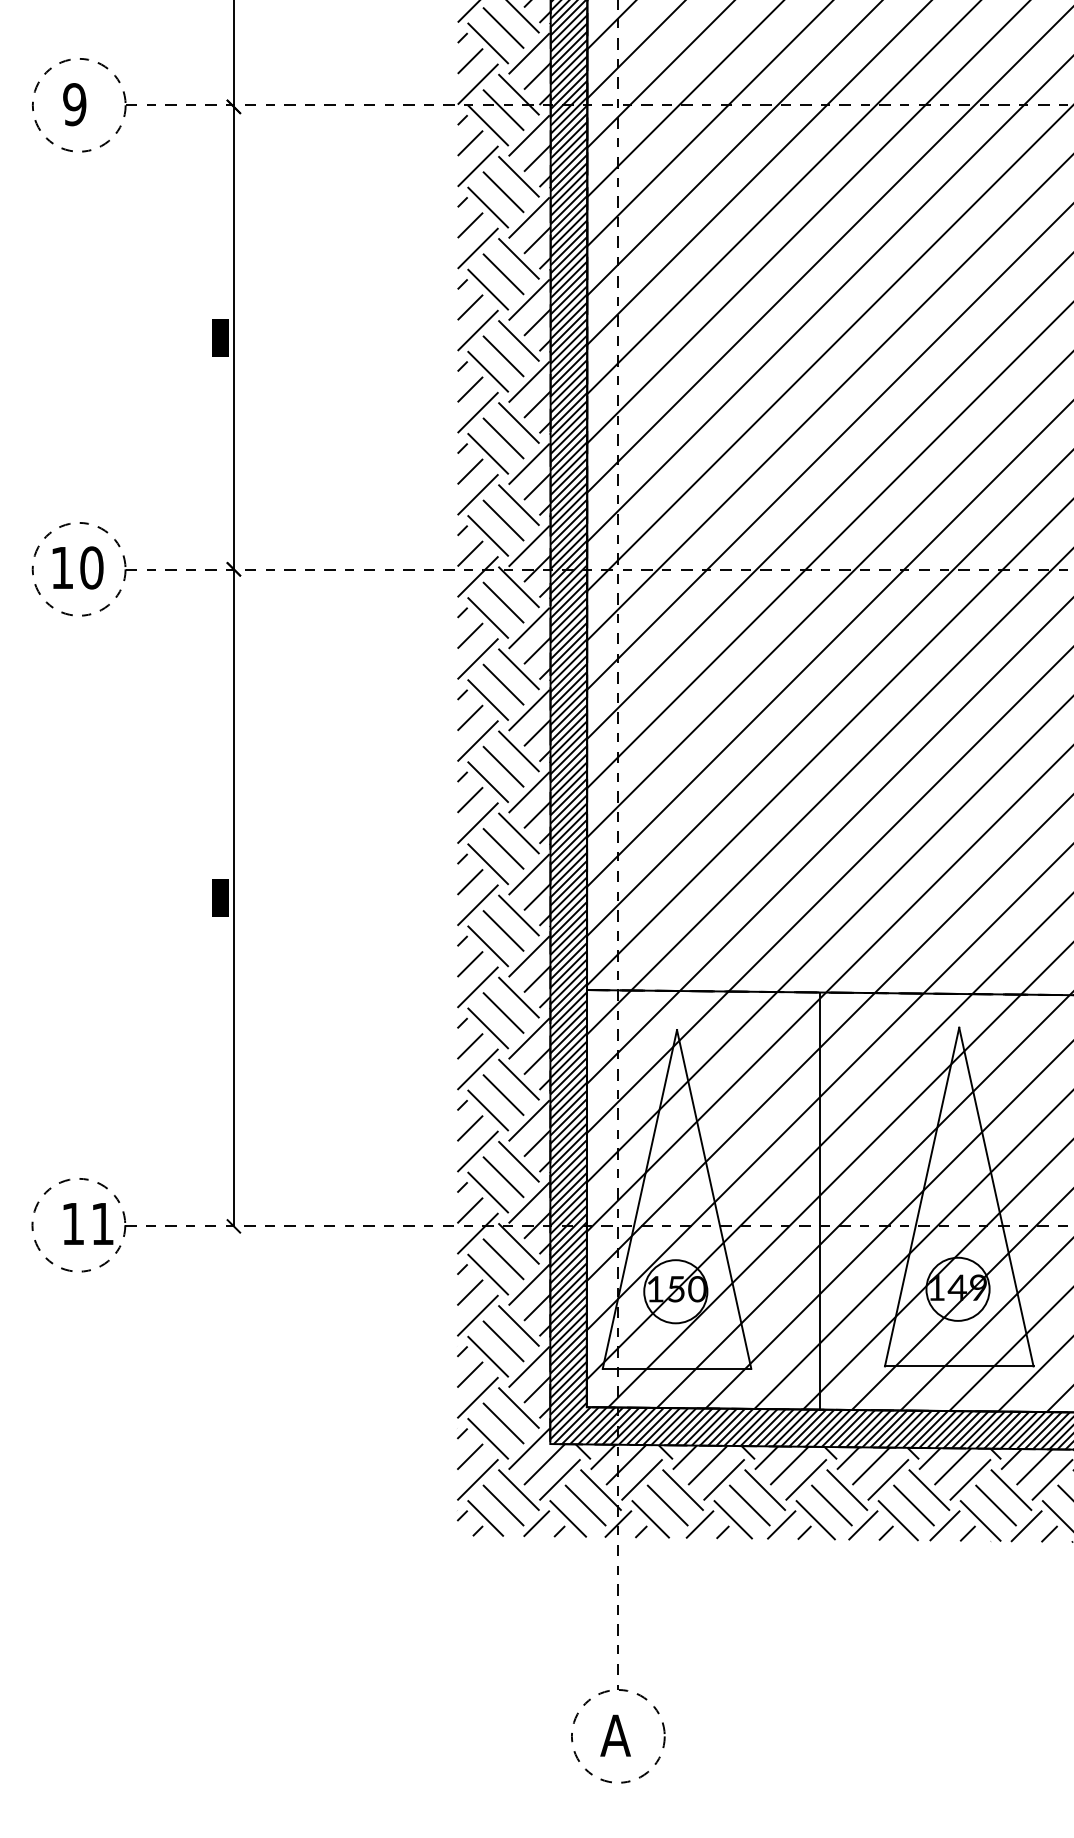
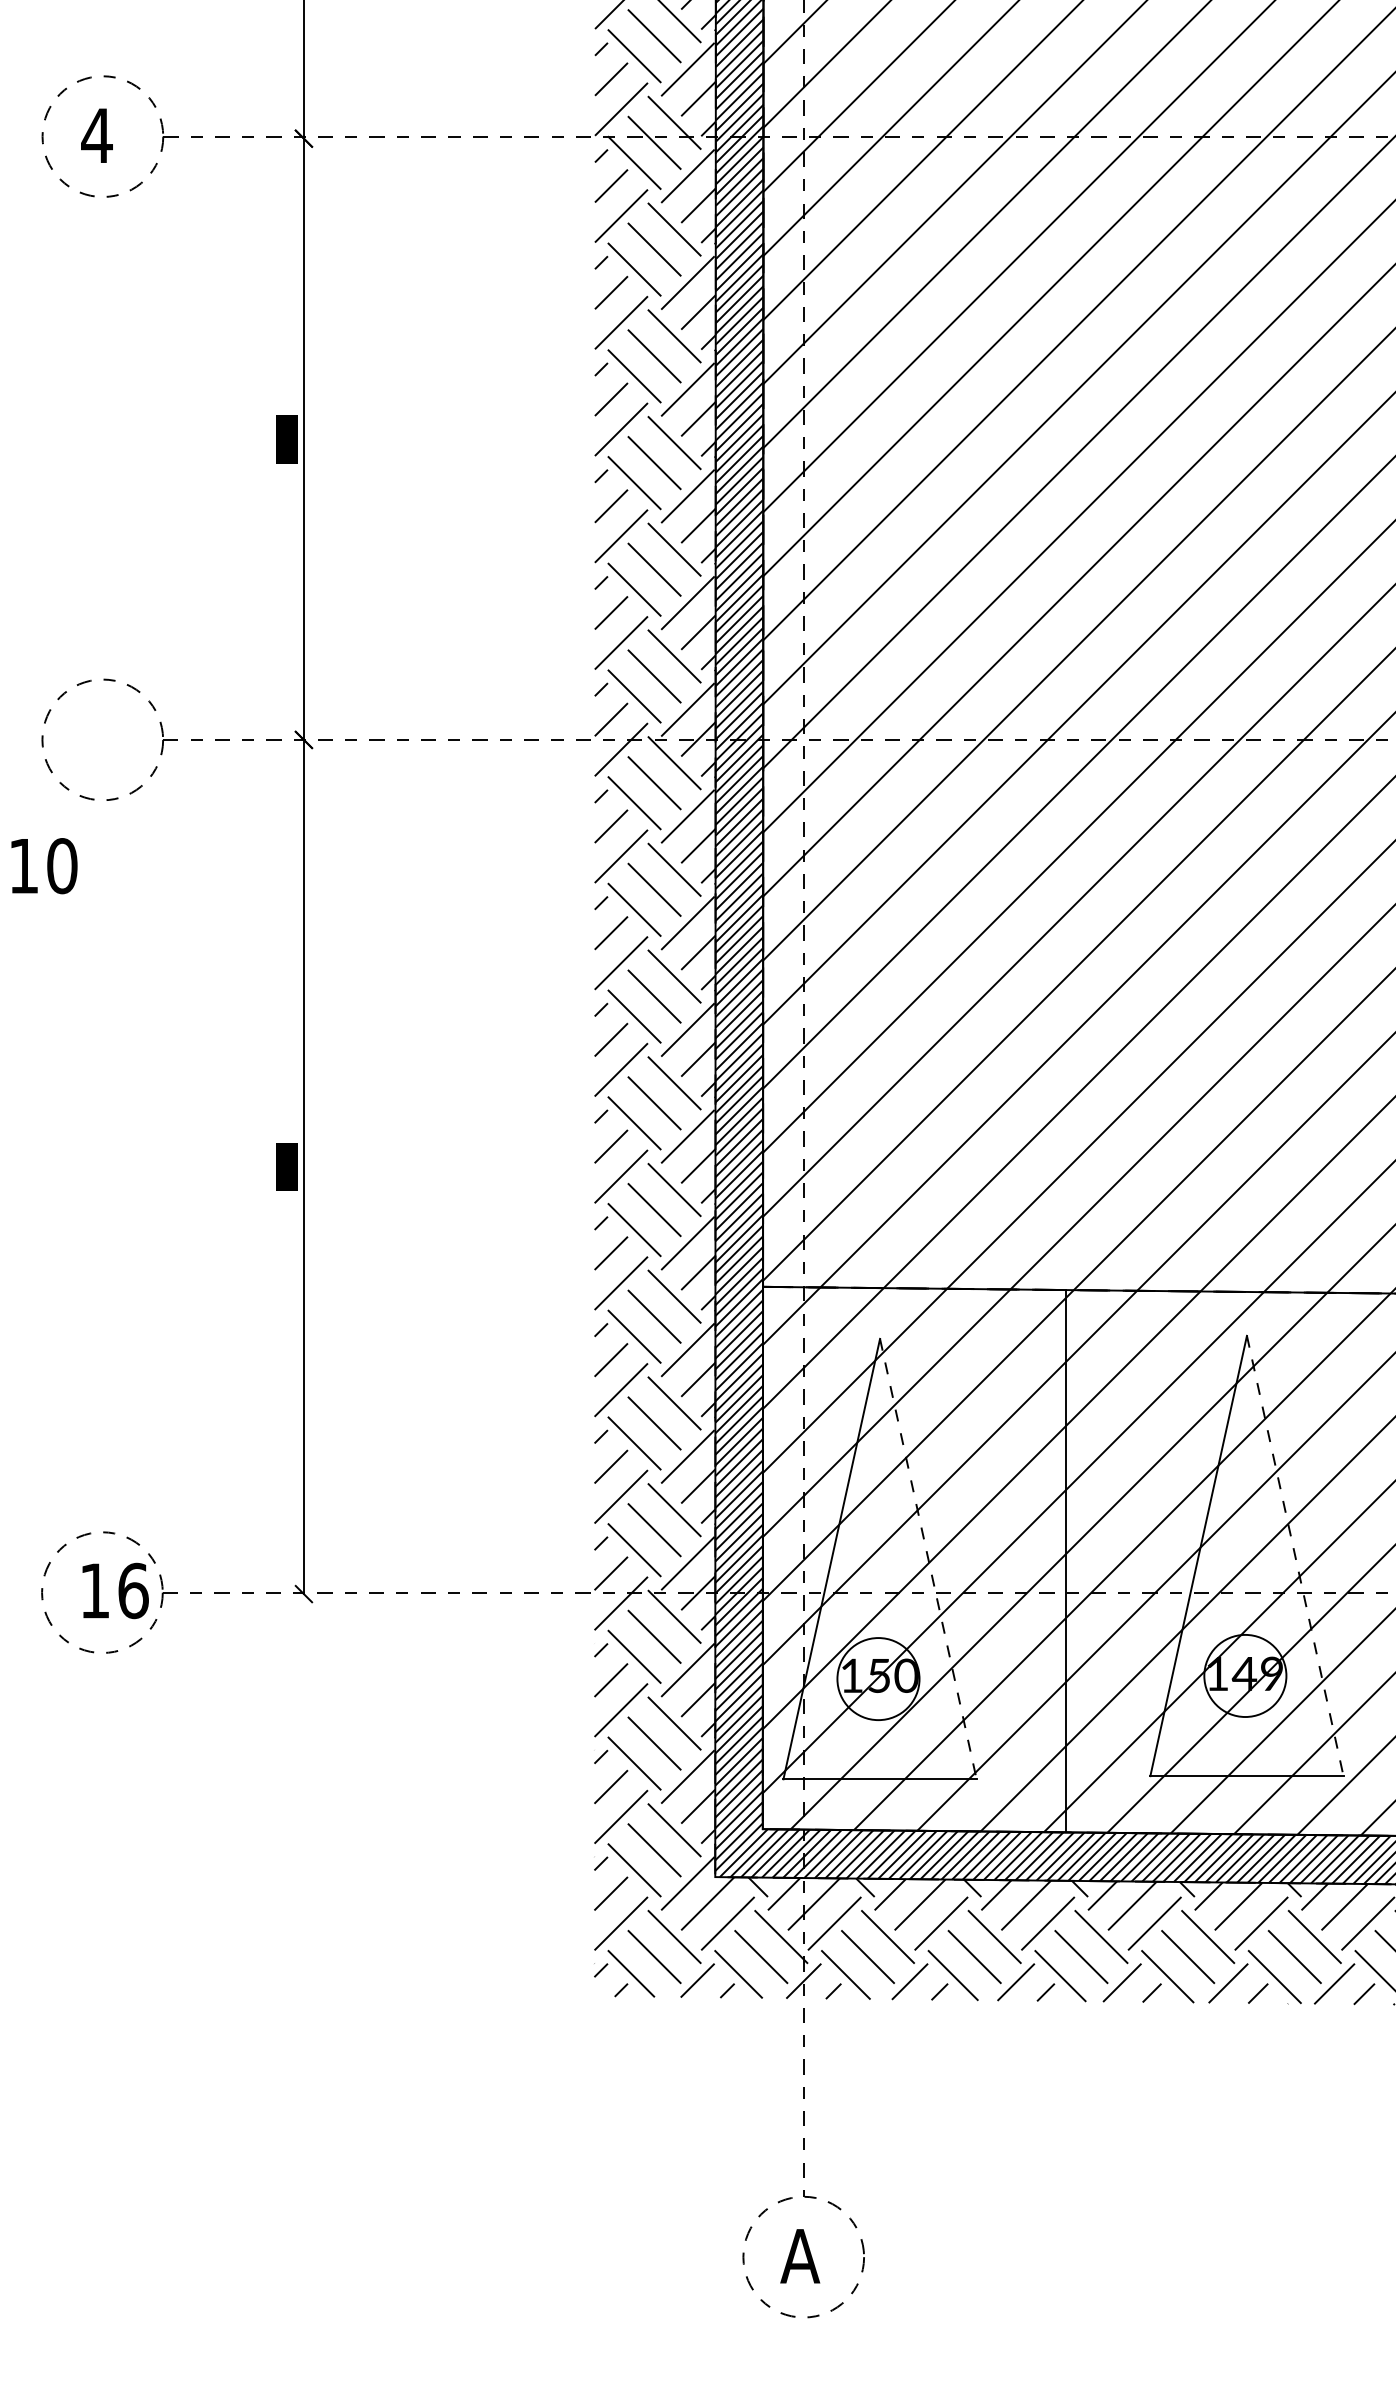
text: (74, 104) -> (96, 135), 9 -> 4
text: (78, 568) -> (44, 866), moved
line: (996, 1197) -> (1295, 1556), solid -> dashed
line: (714, 1199) -> (928, 1559), solid -> dashed
text: (102, 1223) -> (133, 1590), 11 -> 16

